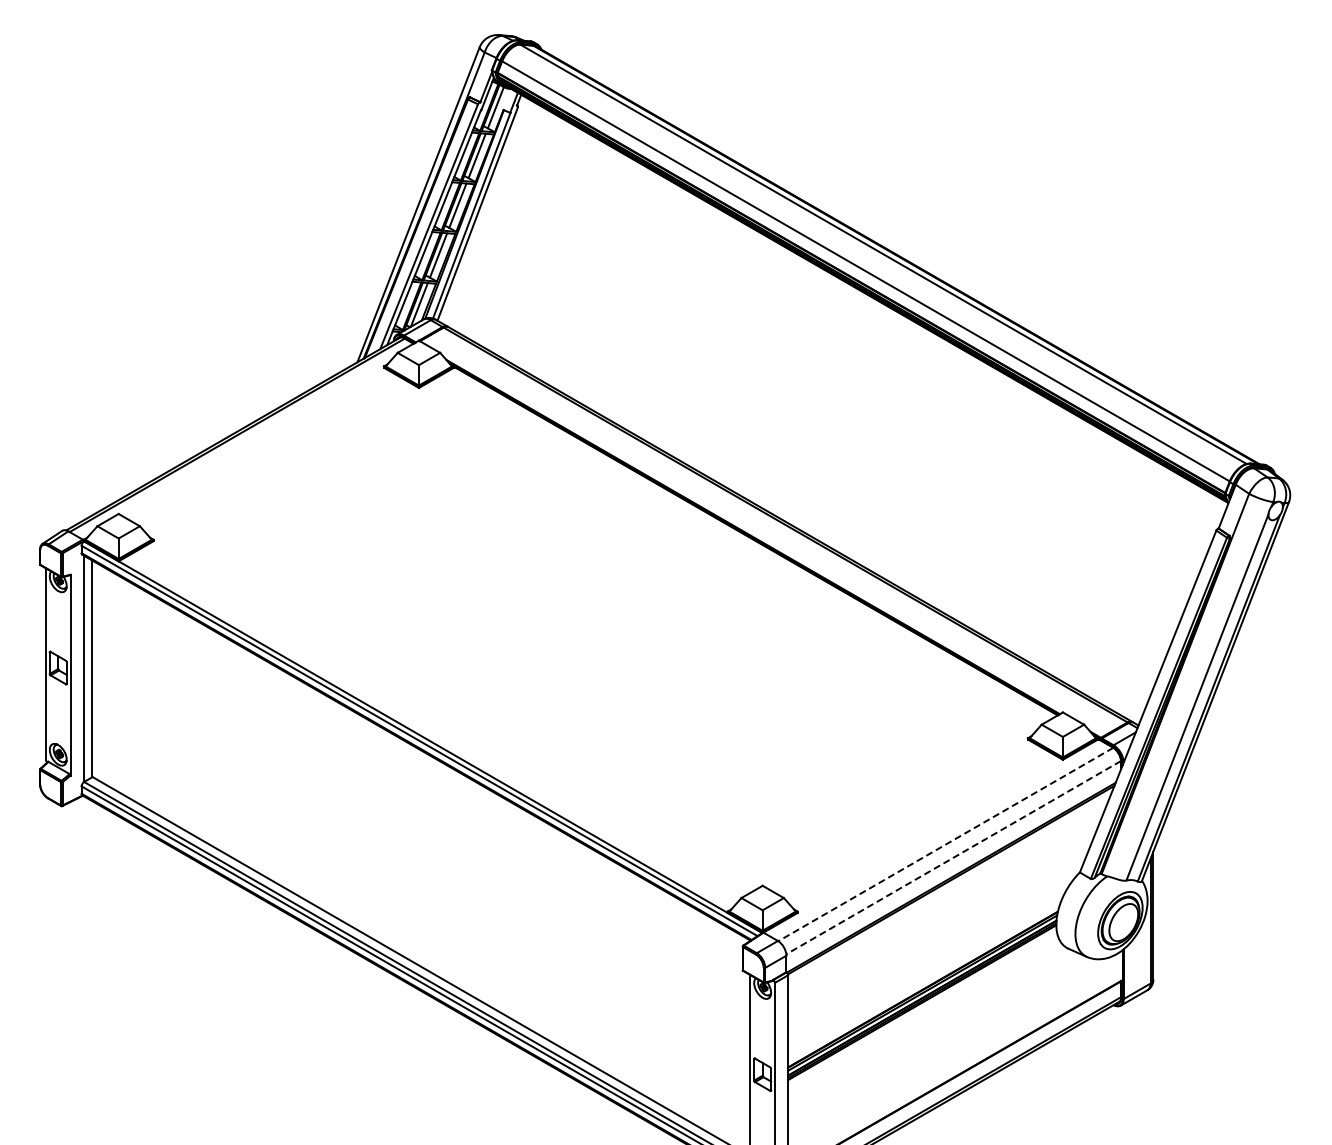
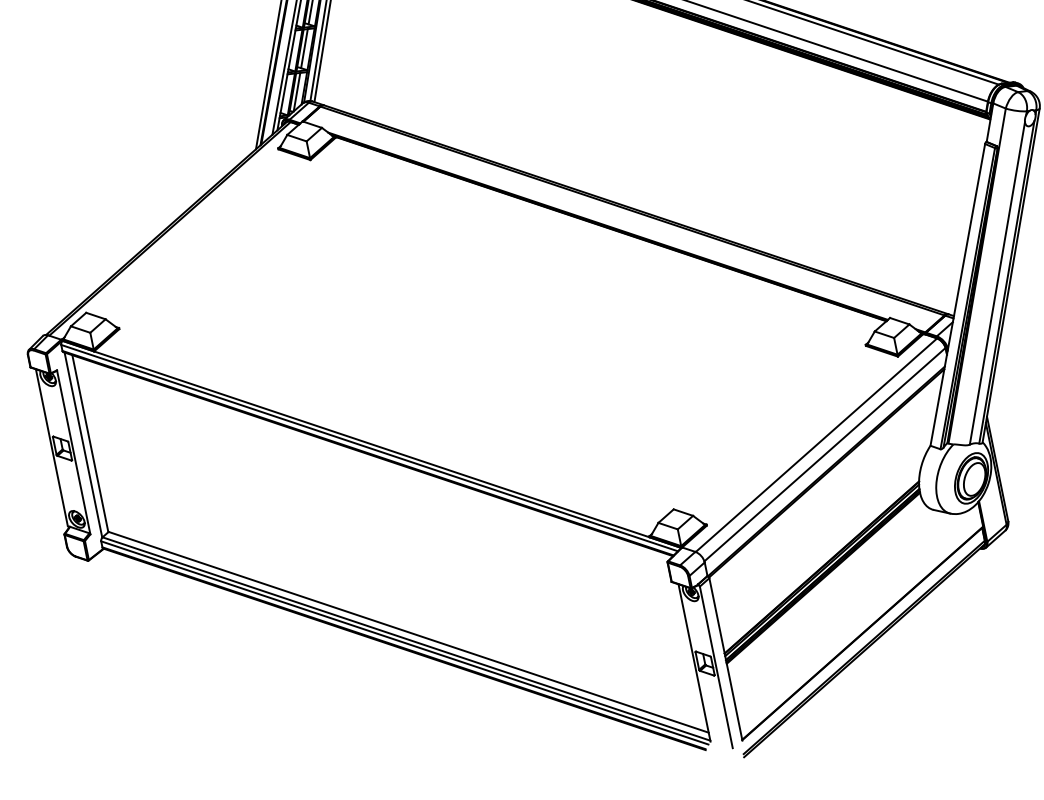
line: (945, 844) -> (816, 445), dashed -> solid
line: (953, 857) -> (824, 454), dashed -> solid

